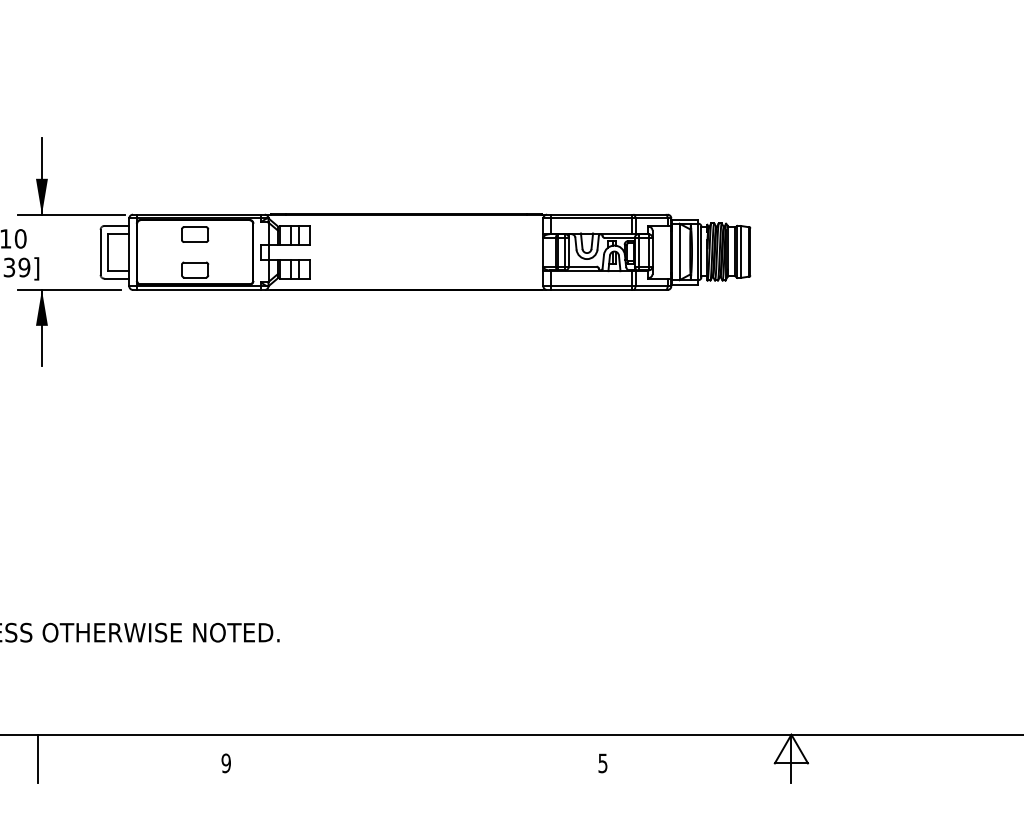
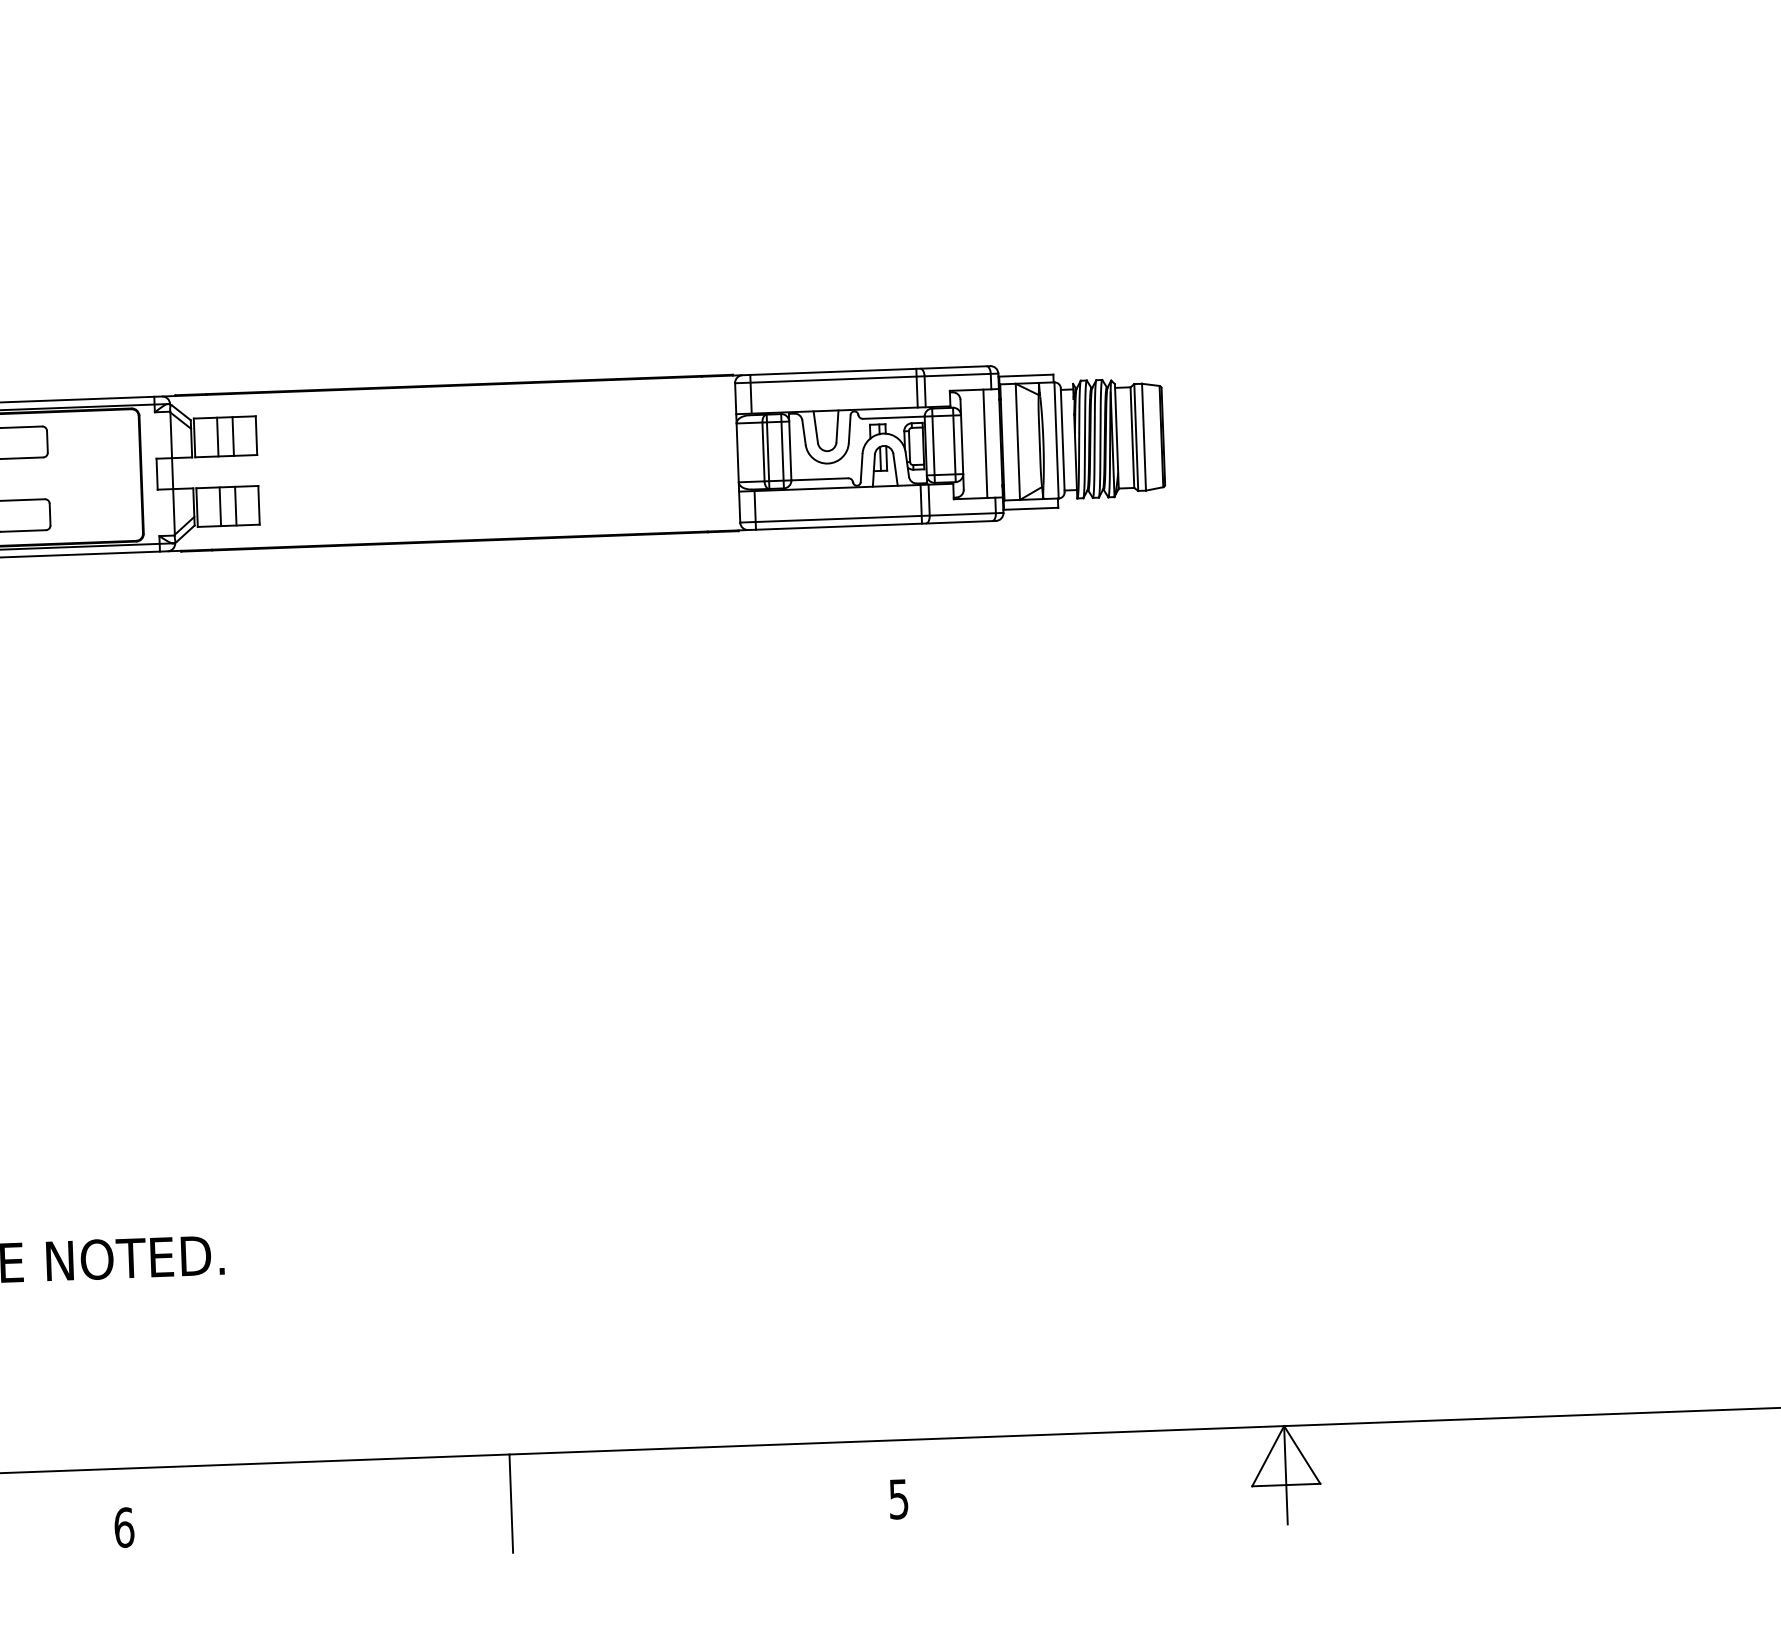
line: (663, 251) -> (984, 442), added
line: (414, 758) -> (510, 1503), added
text: (226, 763) -> (124, 1527), 9 -> 6

